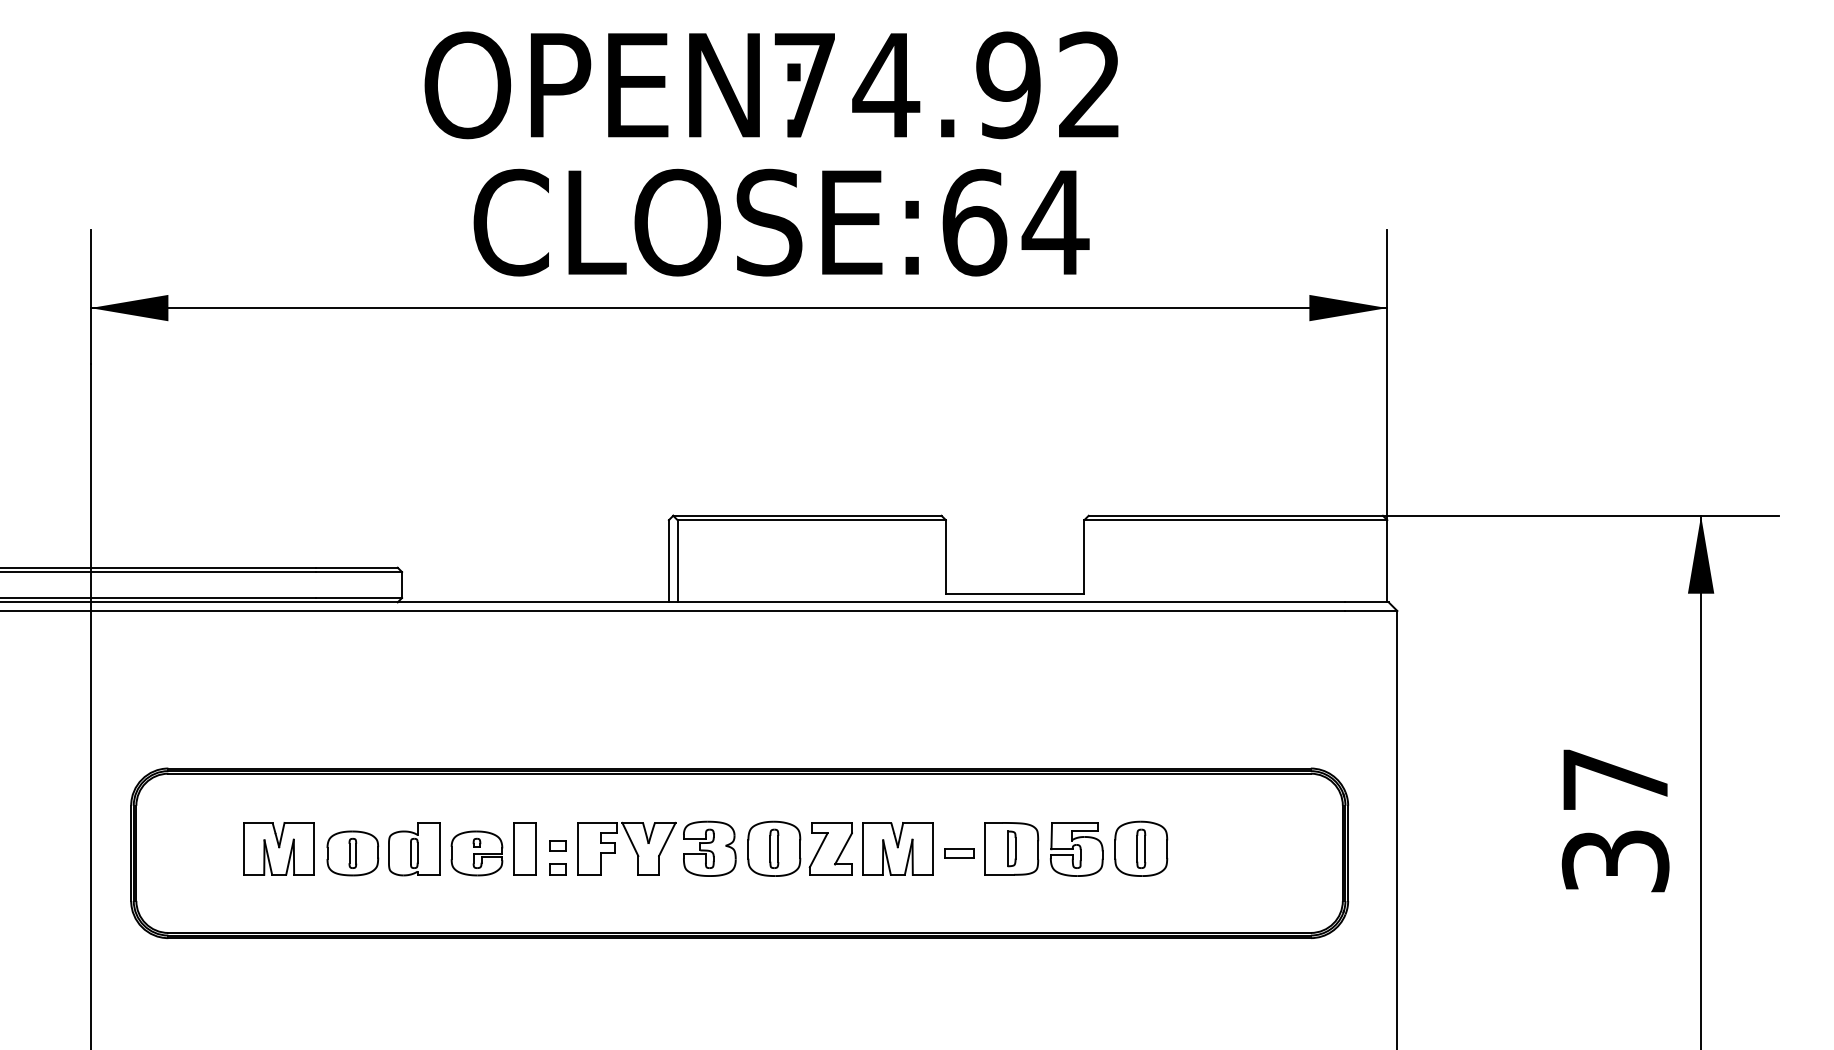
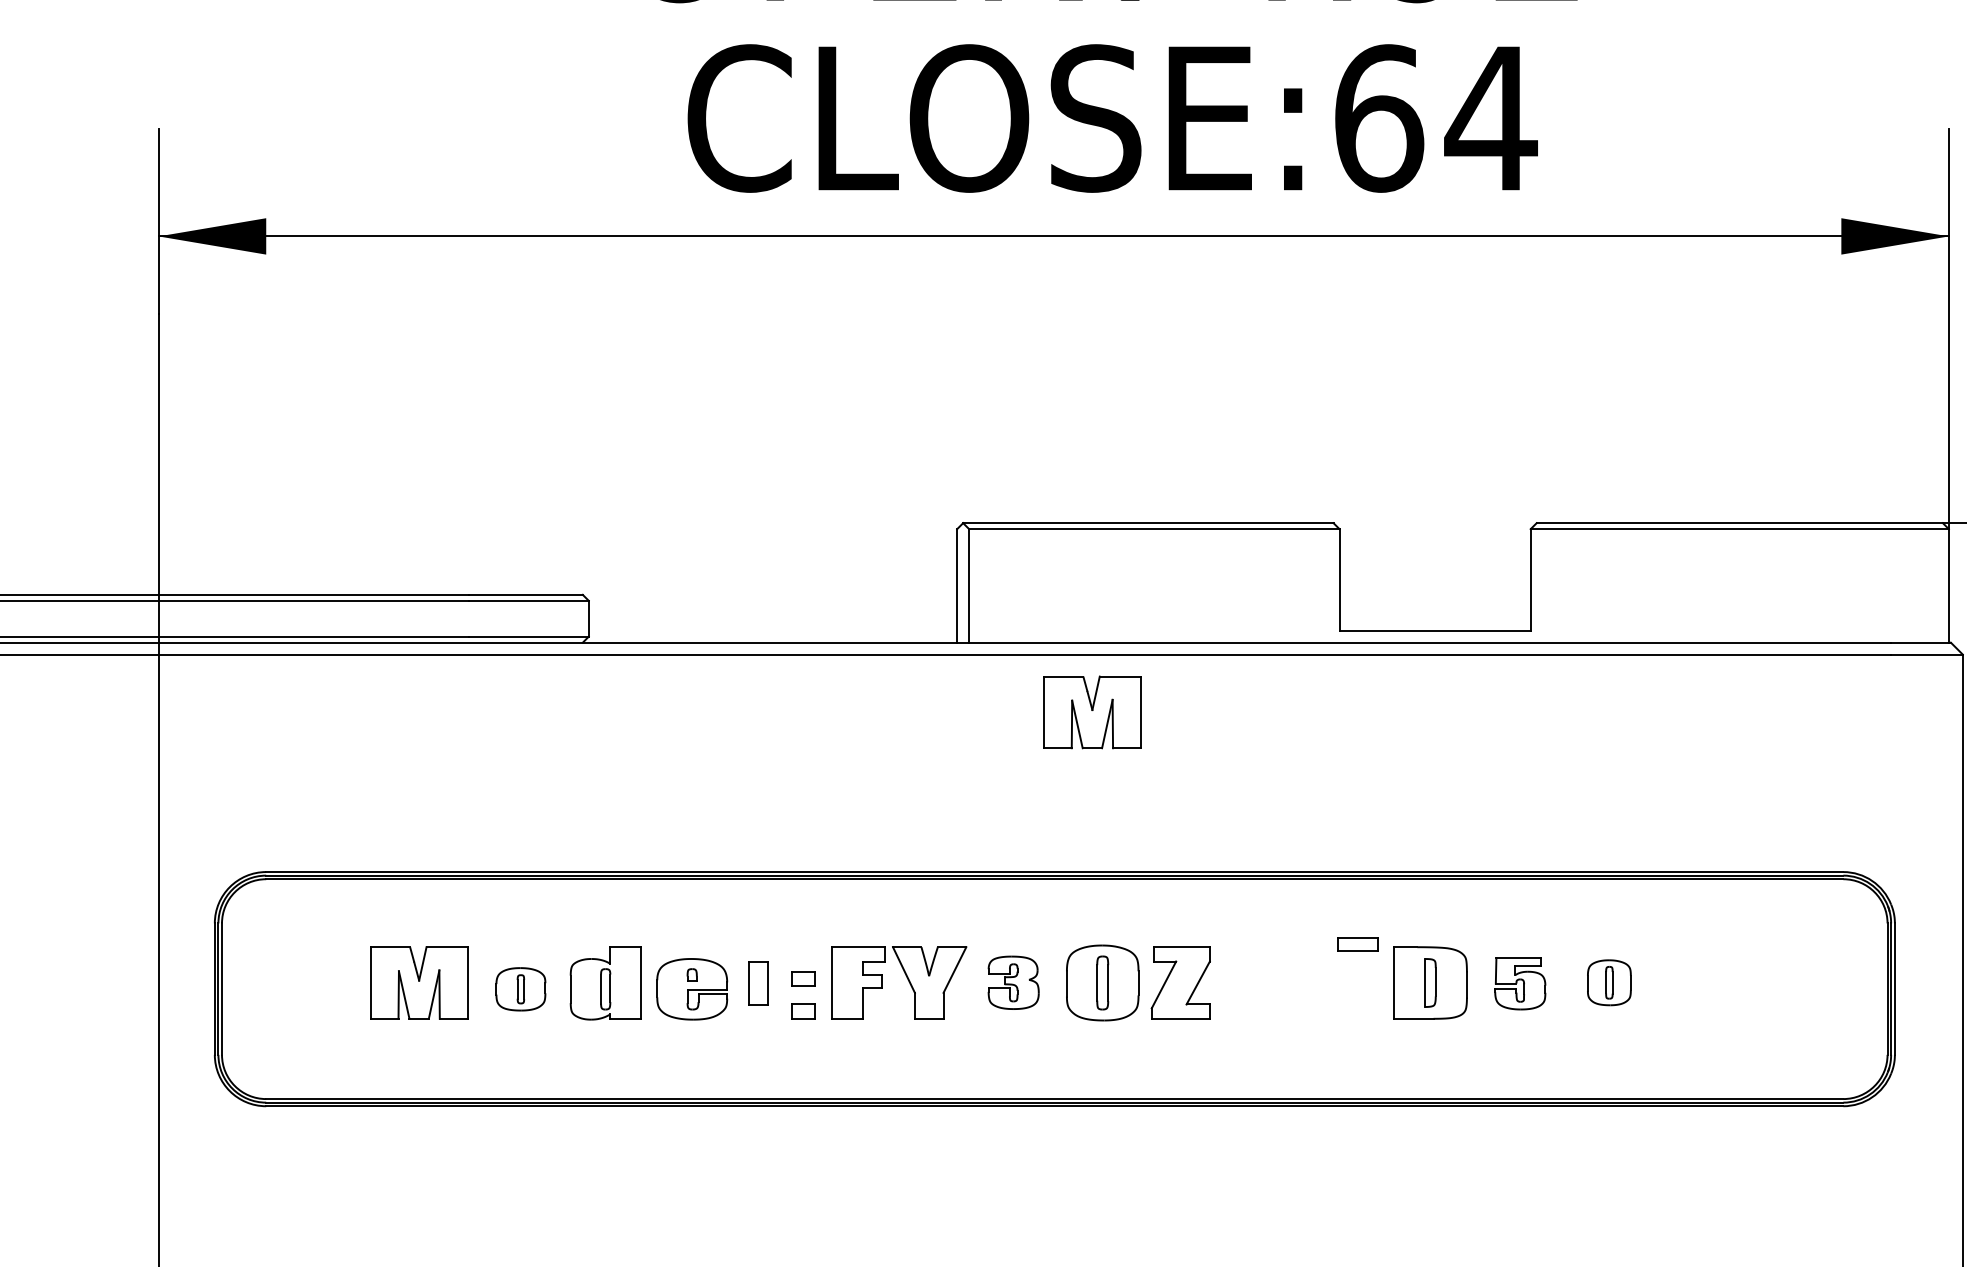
part: (524, 848) -> (757, 982), size x0.6
part: (709, 848) -> (1013, 982), size x0.7
part: (897, 848) -> (1091, 711), moved
part: (1141, 848) -> (1609, 982), size x0.6
part: (1076, 849) -> (1519, 983), size x0.7
part: (352, 853) -> (520, 989), size x0.7
part: (959, 853) -> (1358, 945), moved

